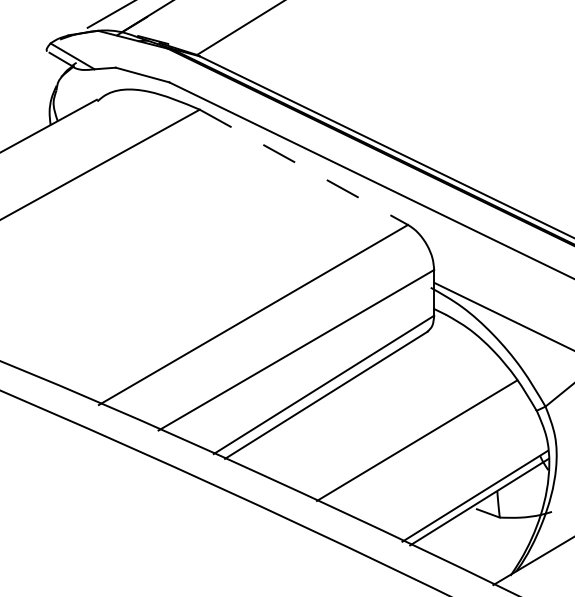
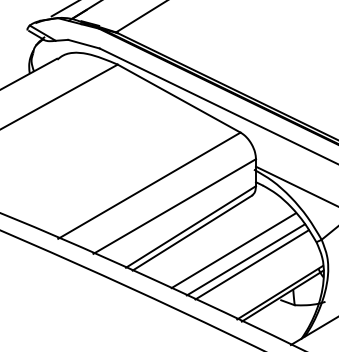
line: (304, 167) -> (179, 98), dashed -> solid
line: (396, 424) -> (233, 250), added
line: (426, 448) -> (251, 264), added

